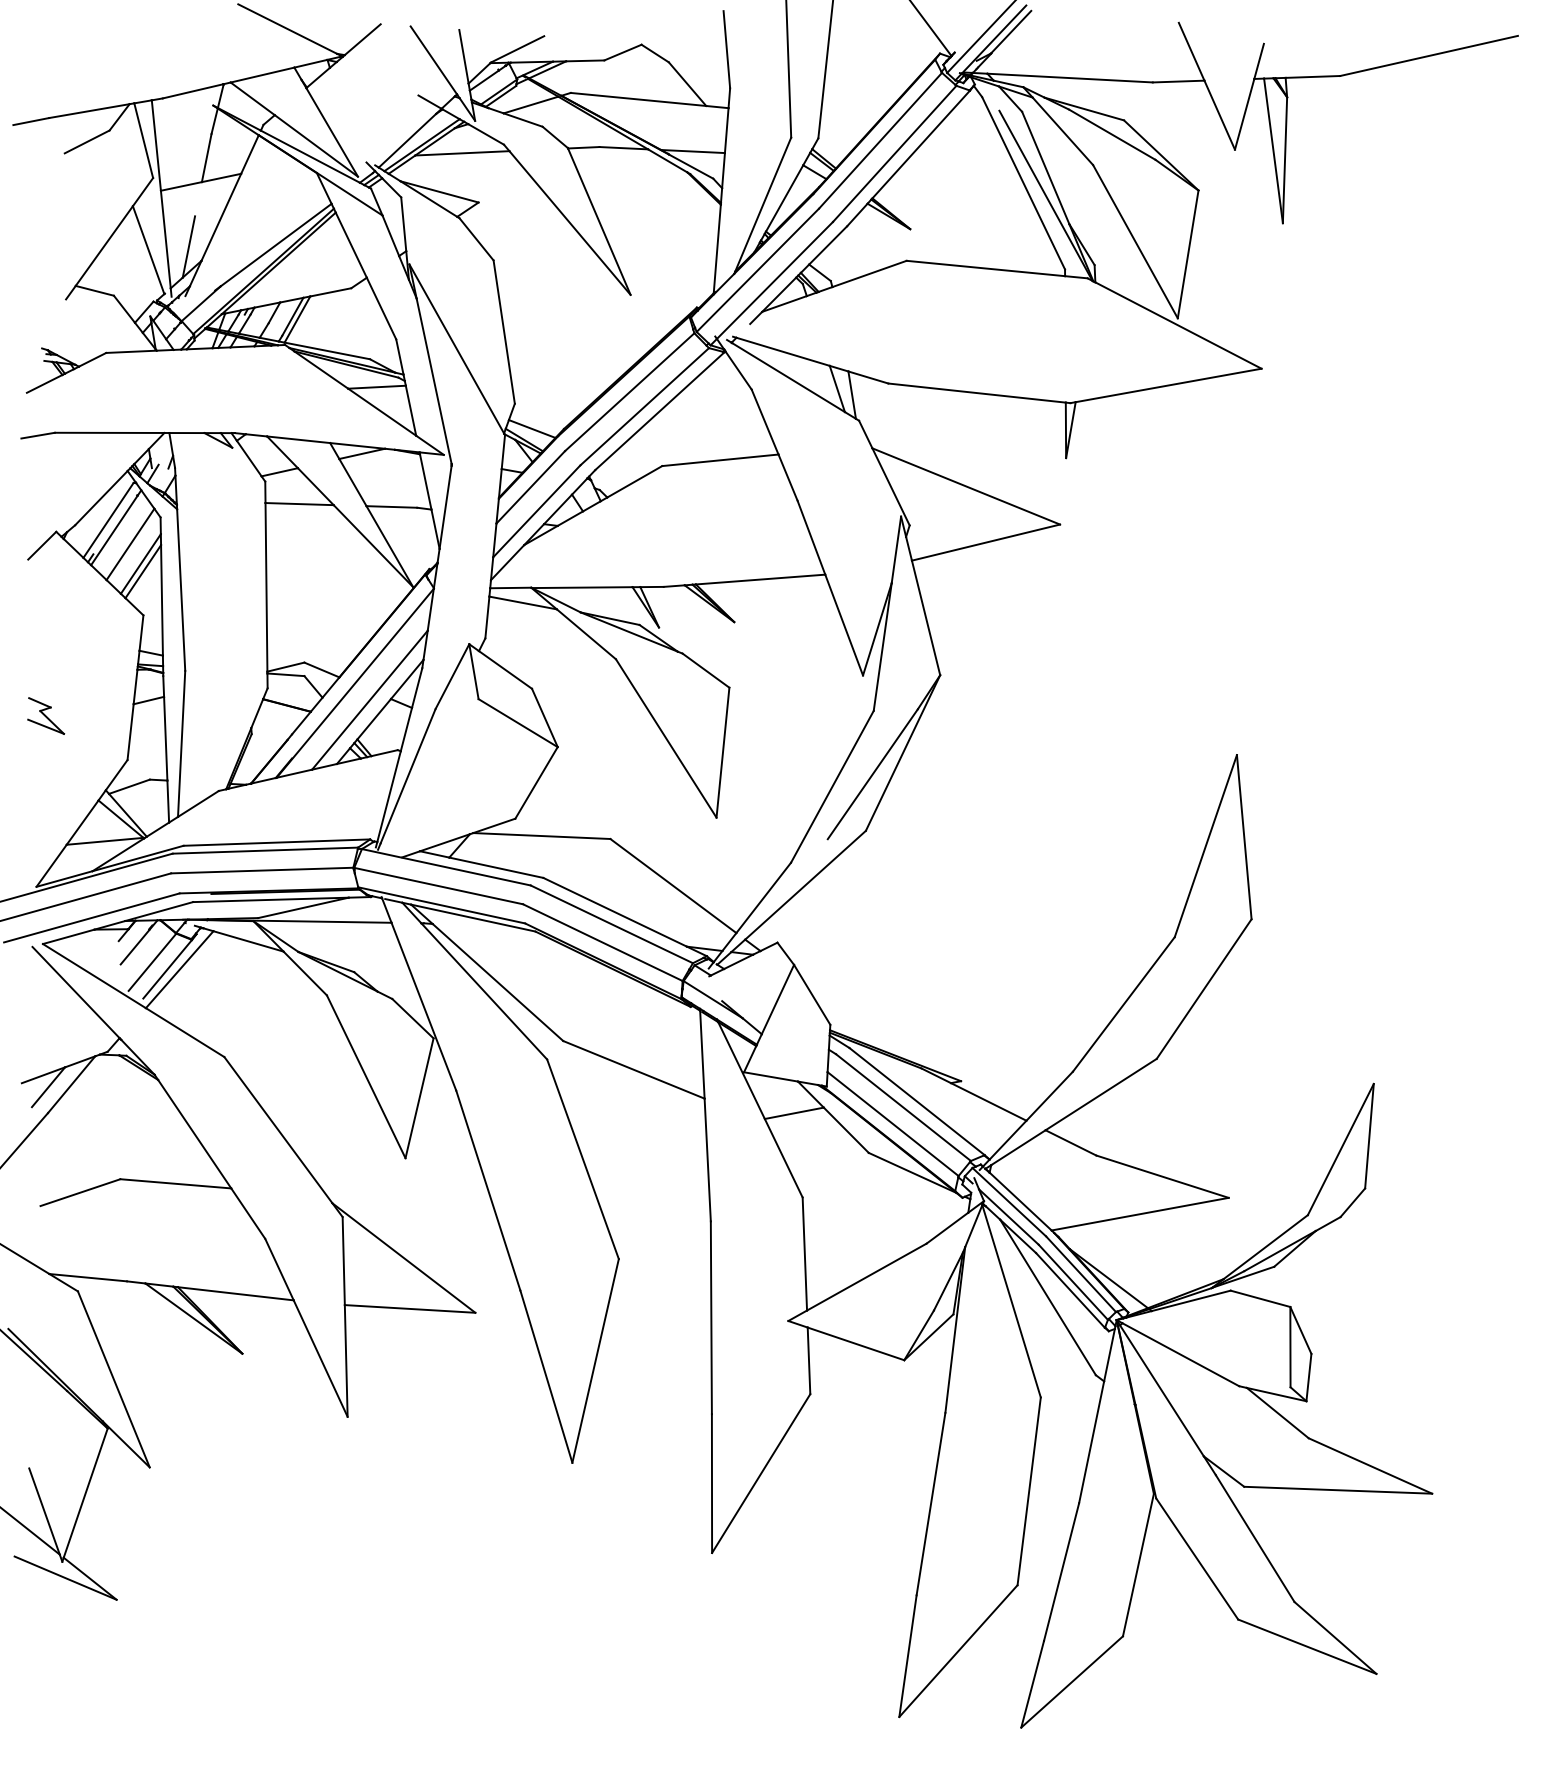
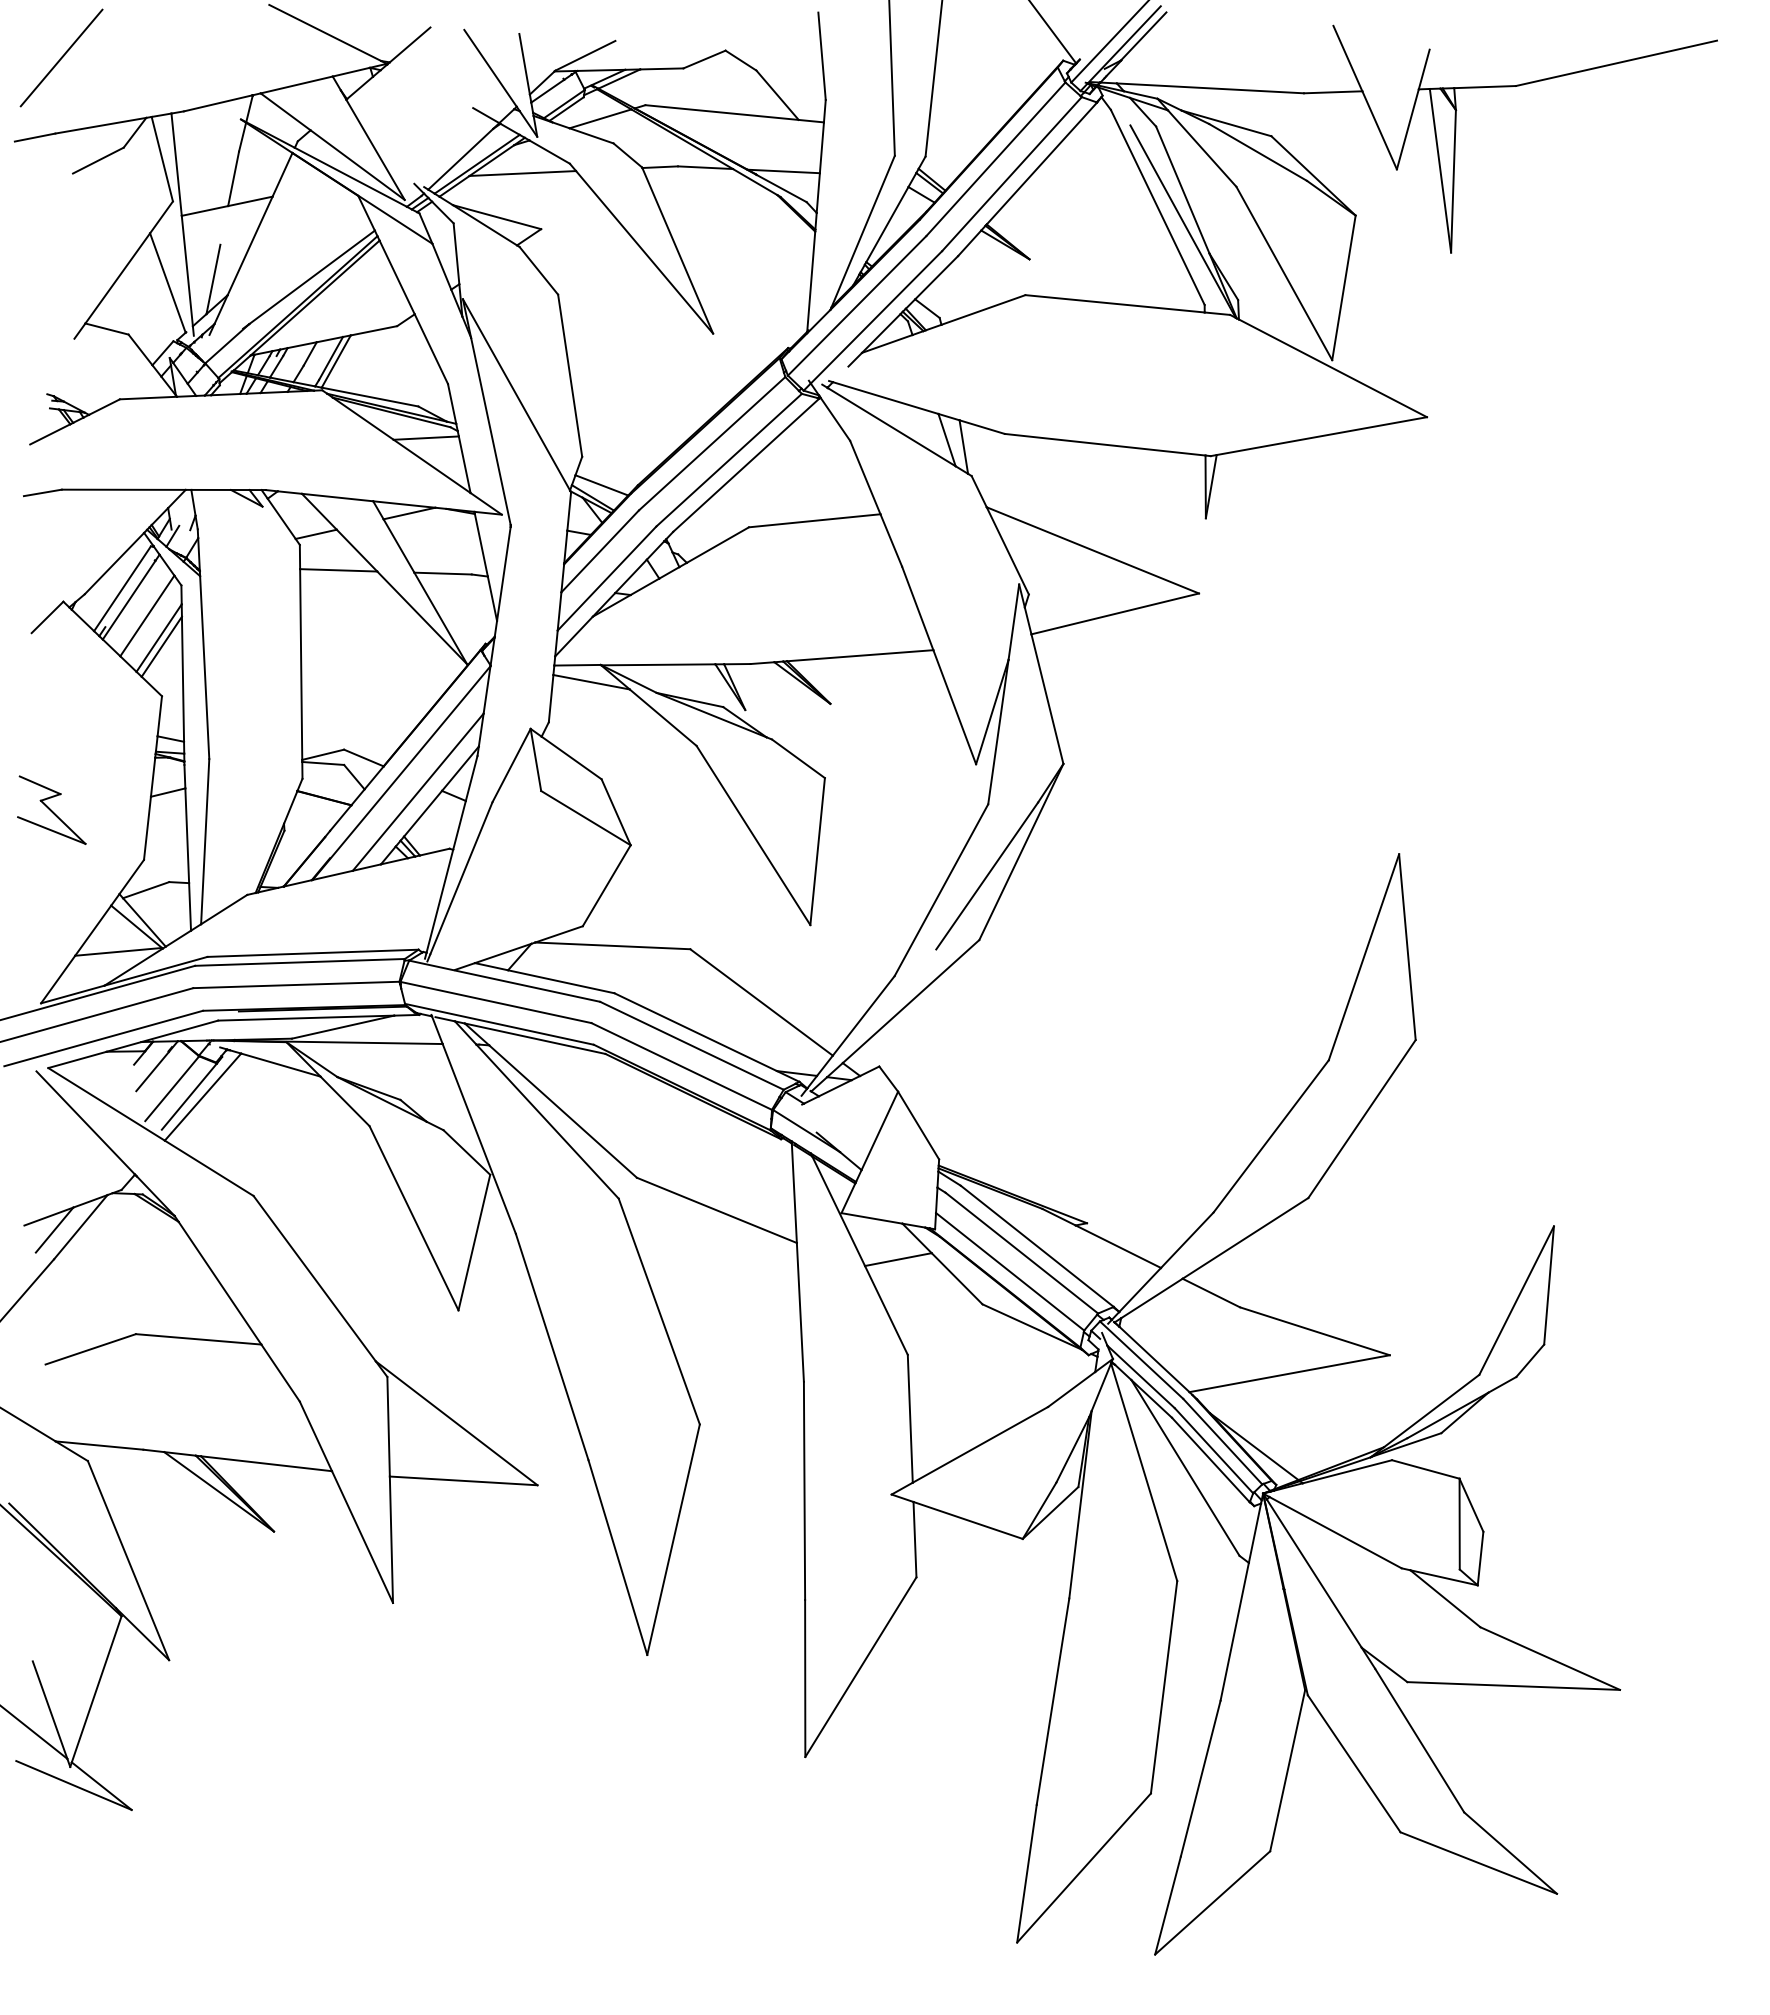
line: (54, 50) -> (61, 57), added
part: (45, 715) -> (51, 809), size x1.67

